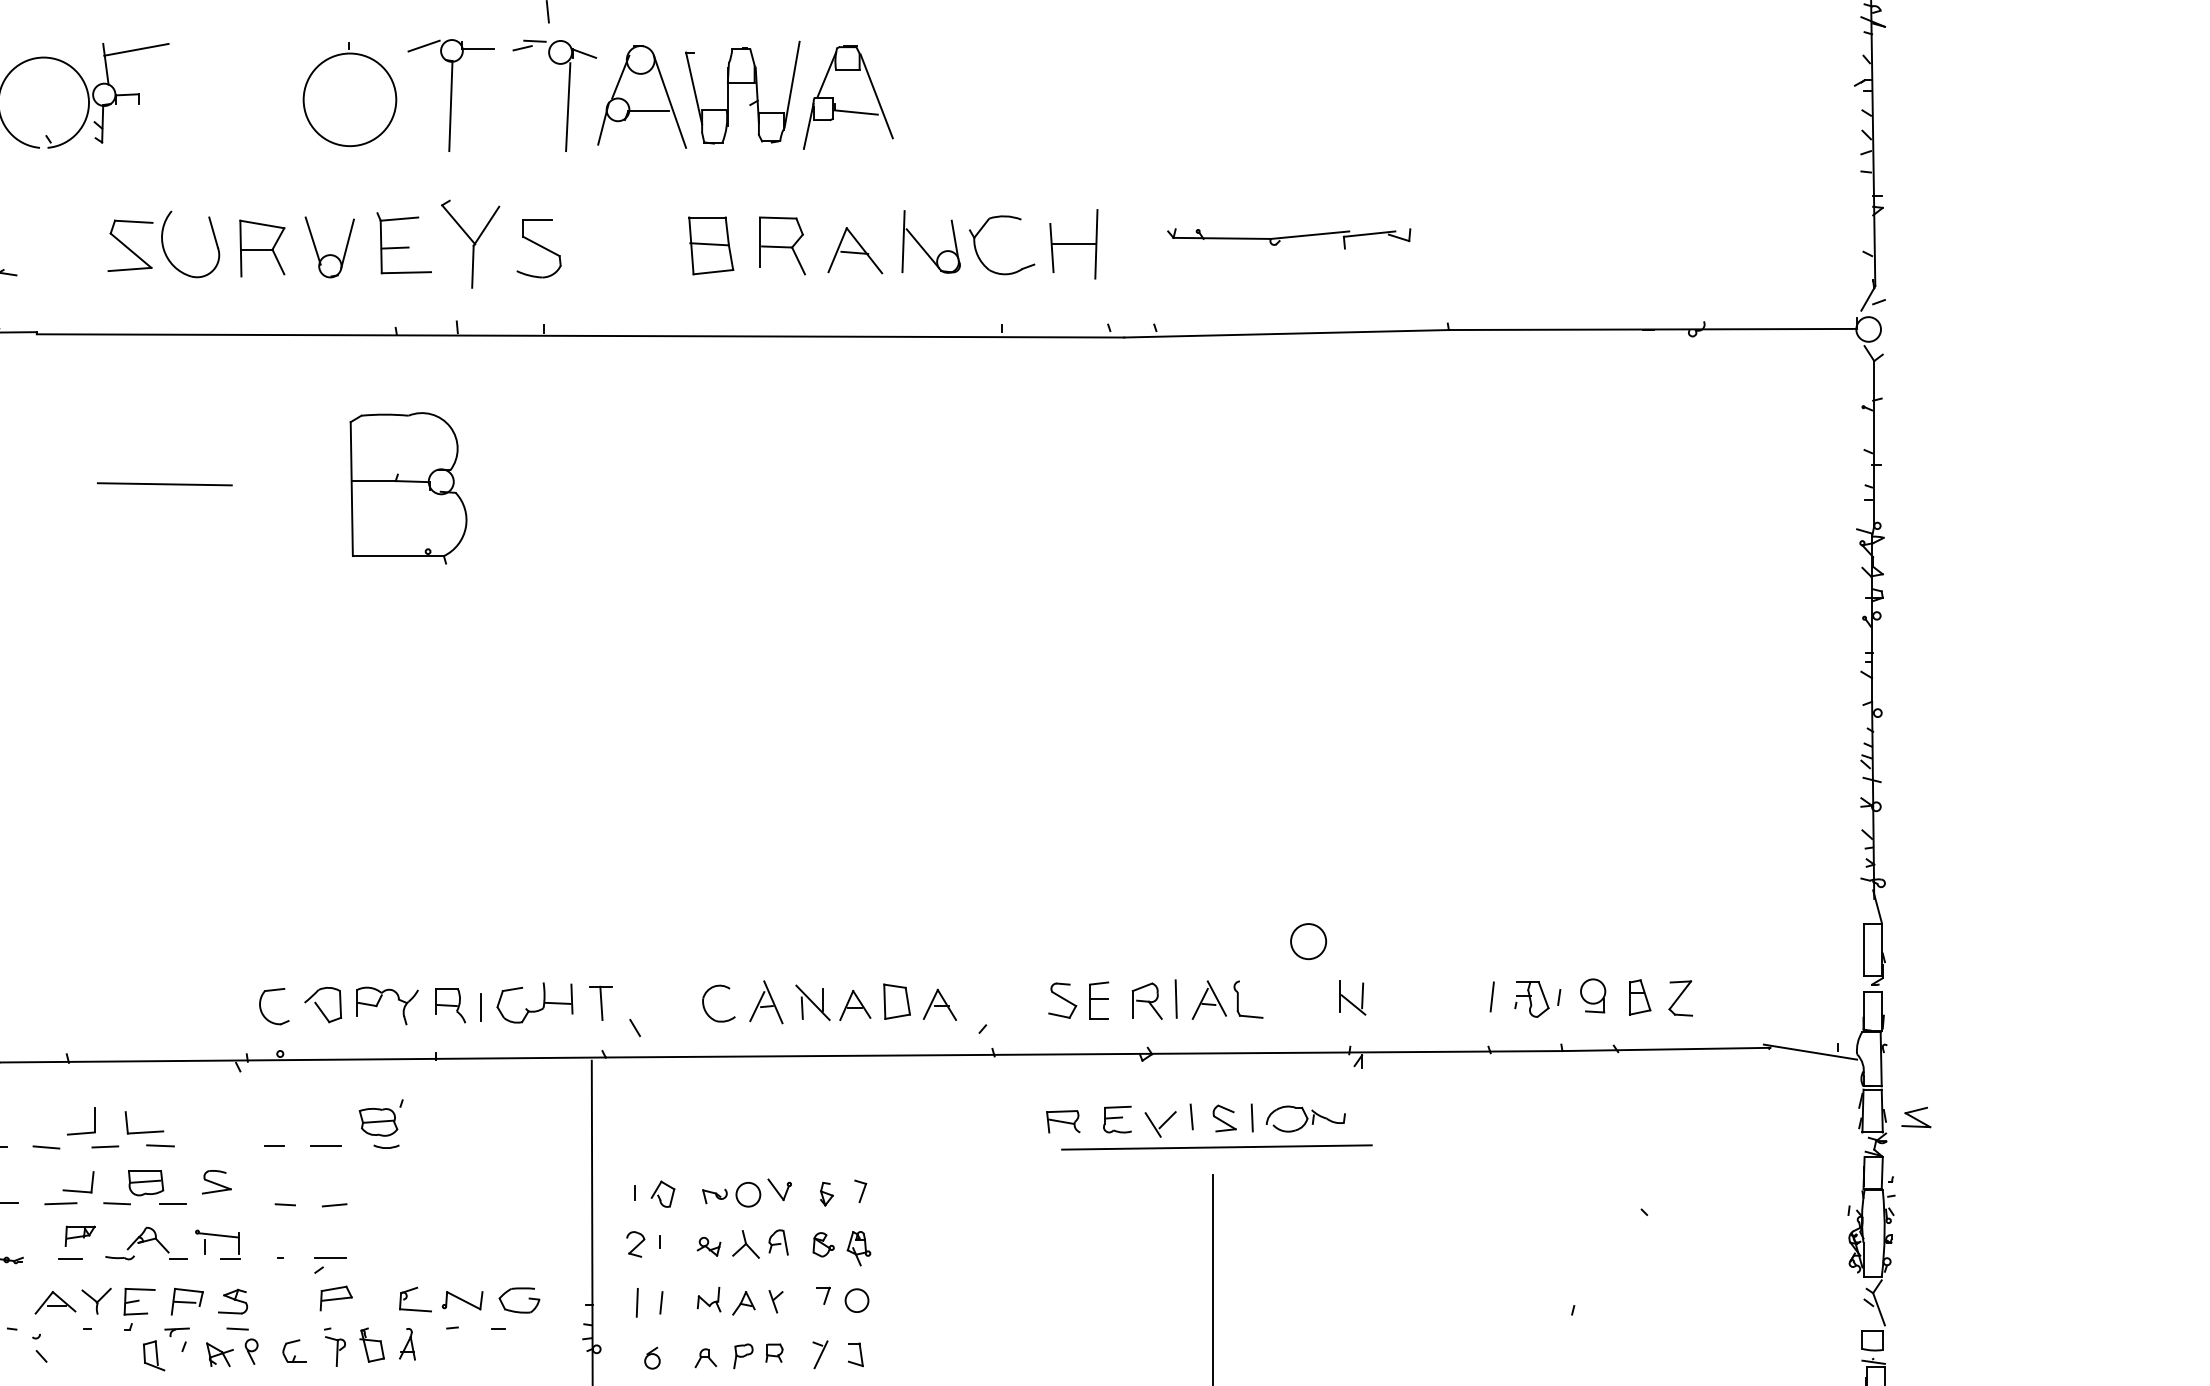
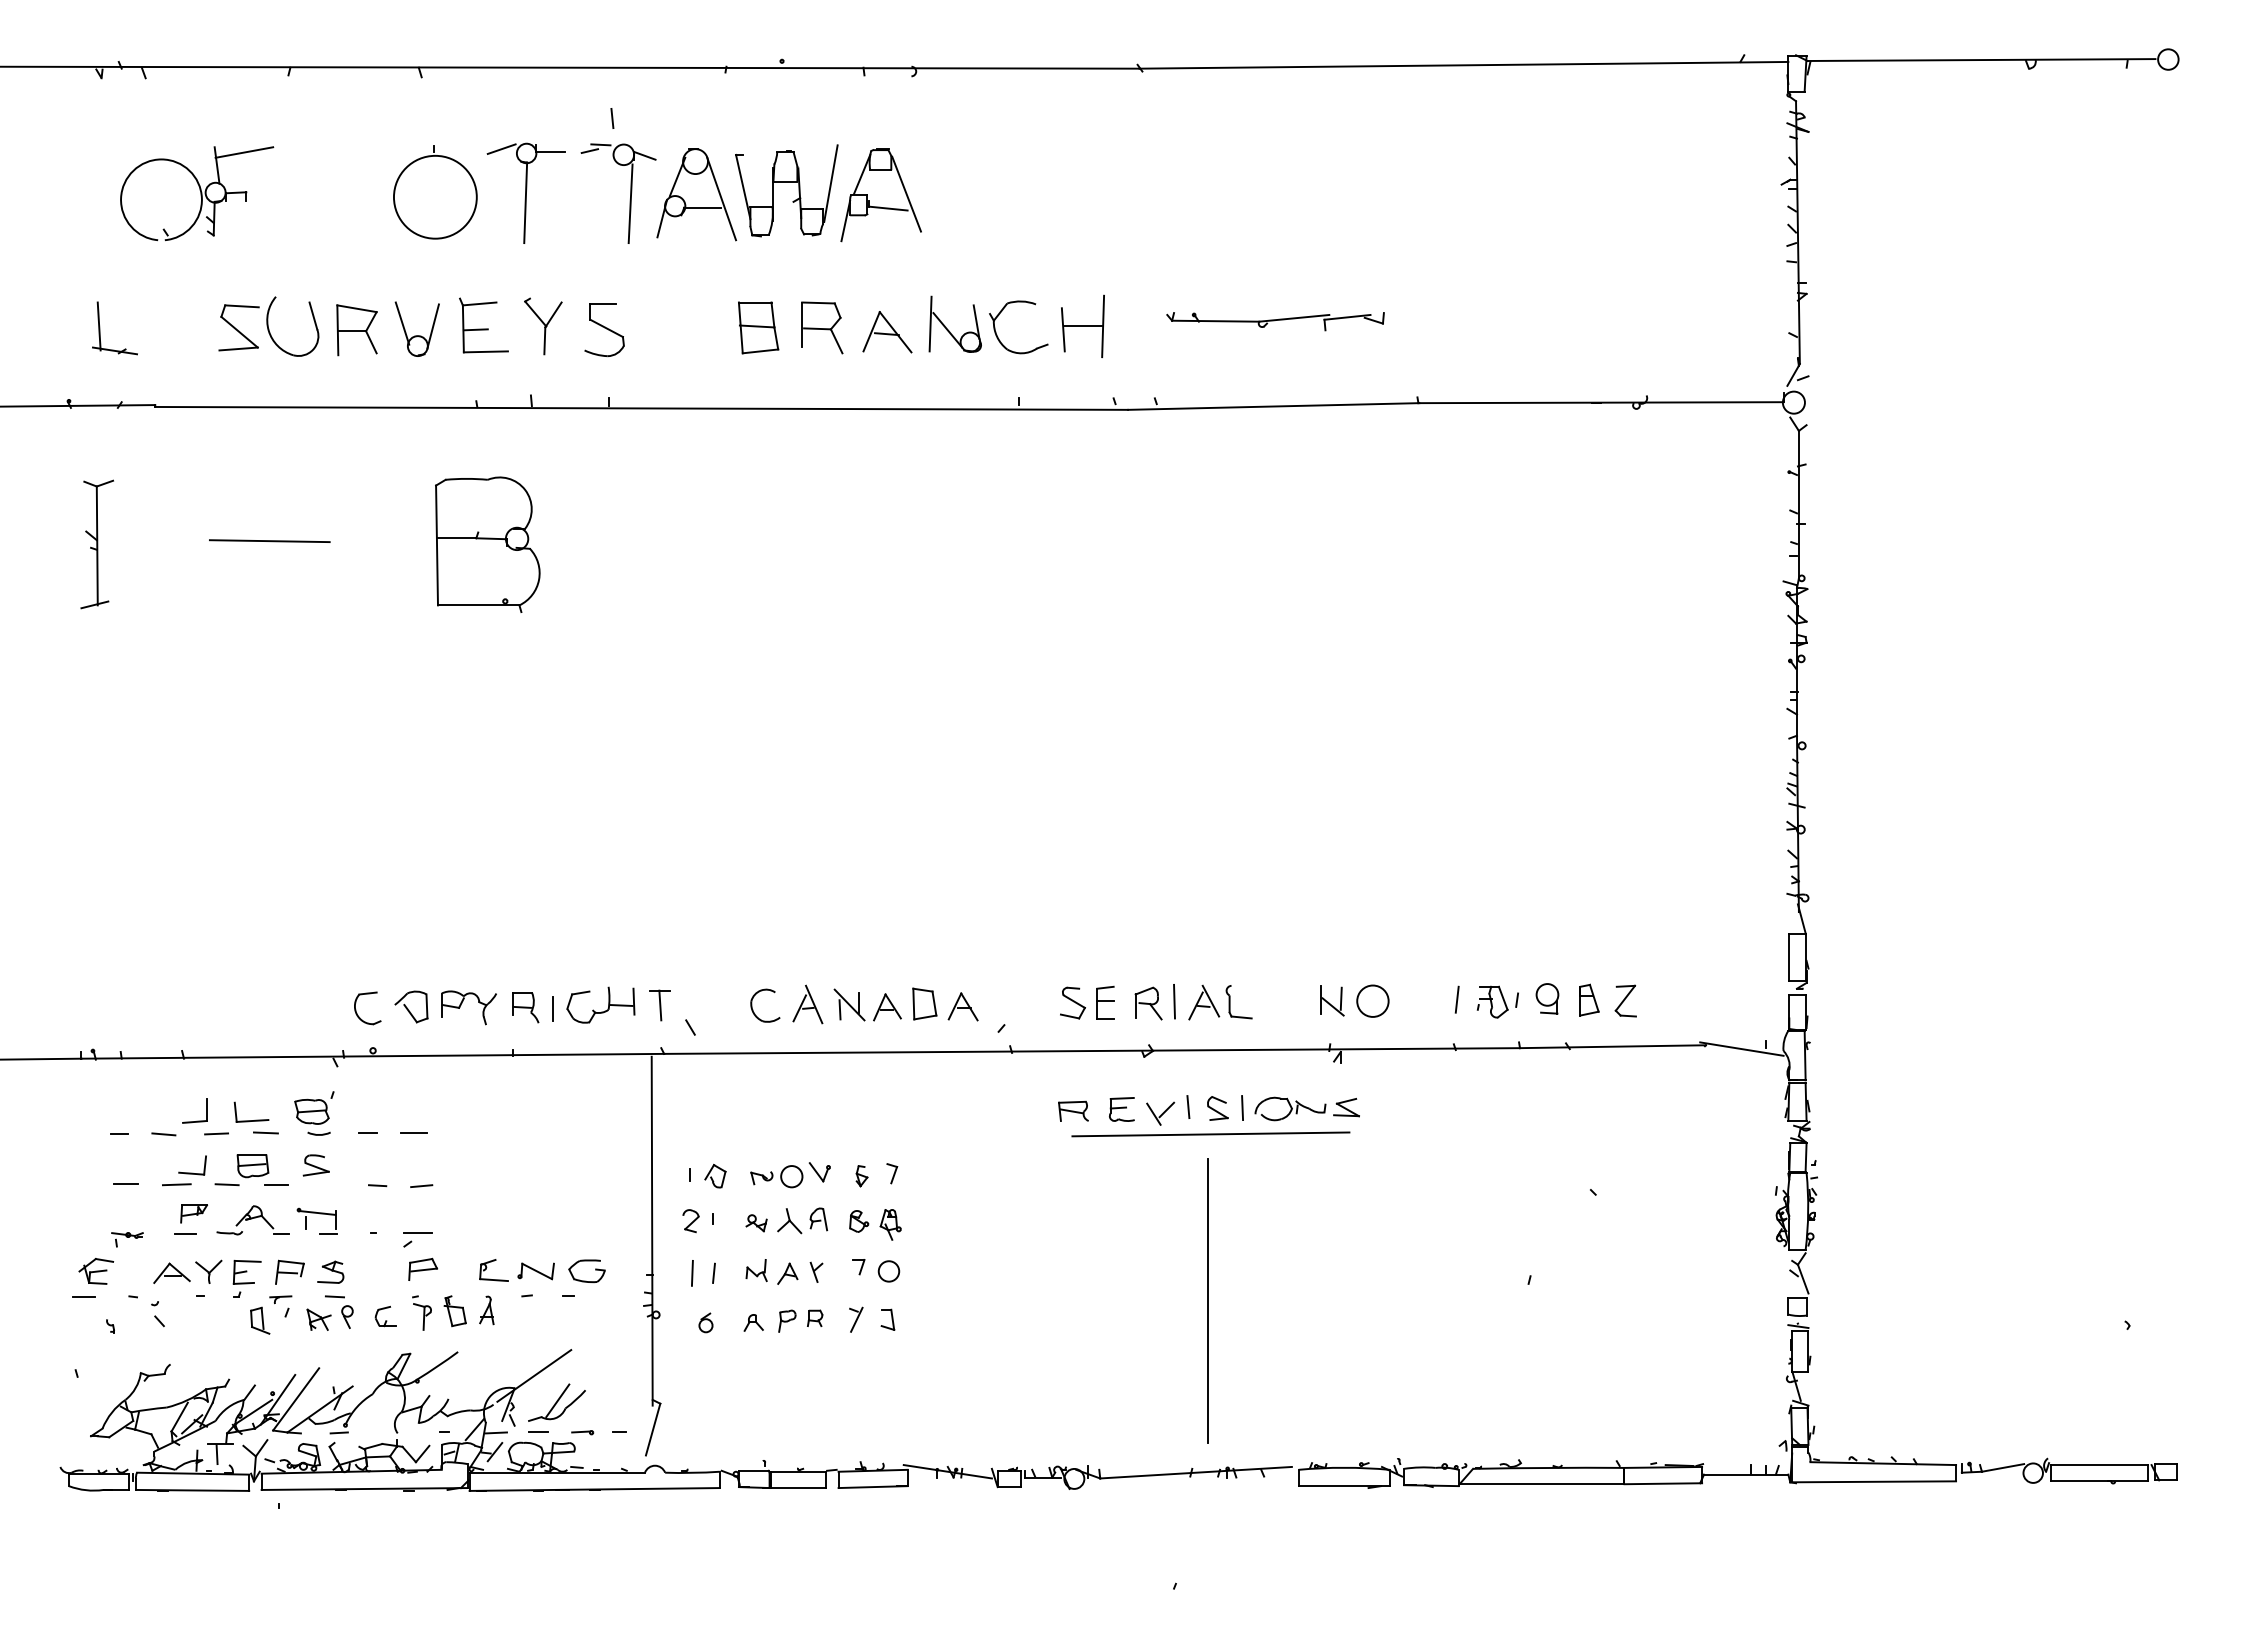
part: (470, 244) -> (543, 326), size x0.71
circle: (1308, 940) -> (1372, 1000), moved
part: (1916, 1117) -> (1346, 1107), moved
part: (381, 1124) -> (314, 1113), moved

